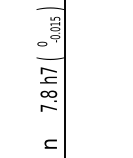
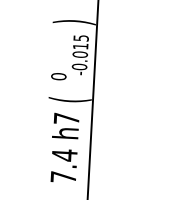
text: (48, 94) -> (64, 155), 7.8 -> 7.4

